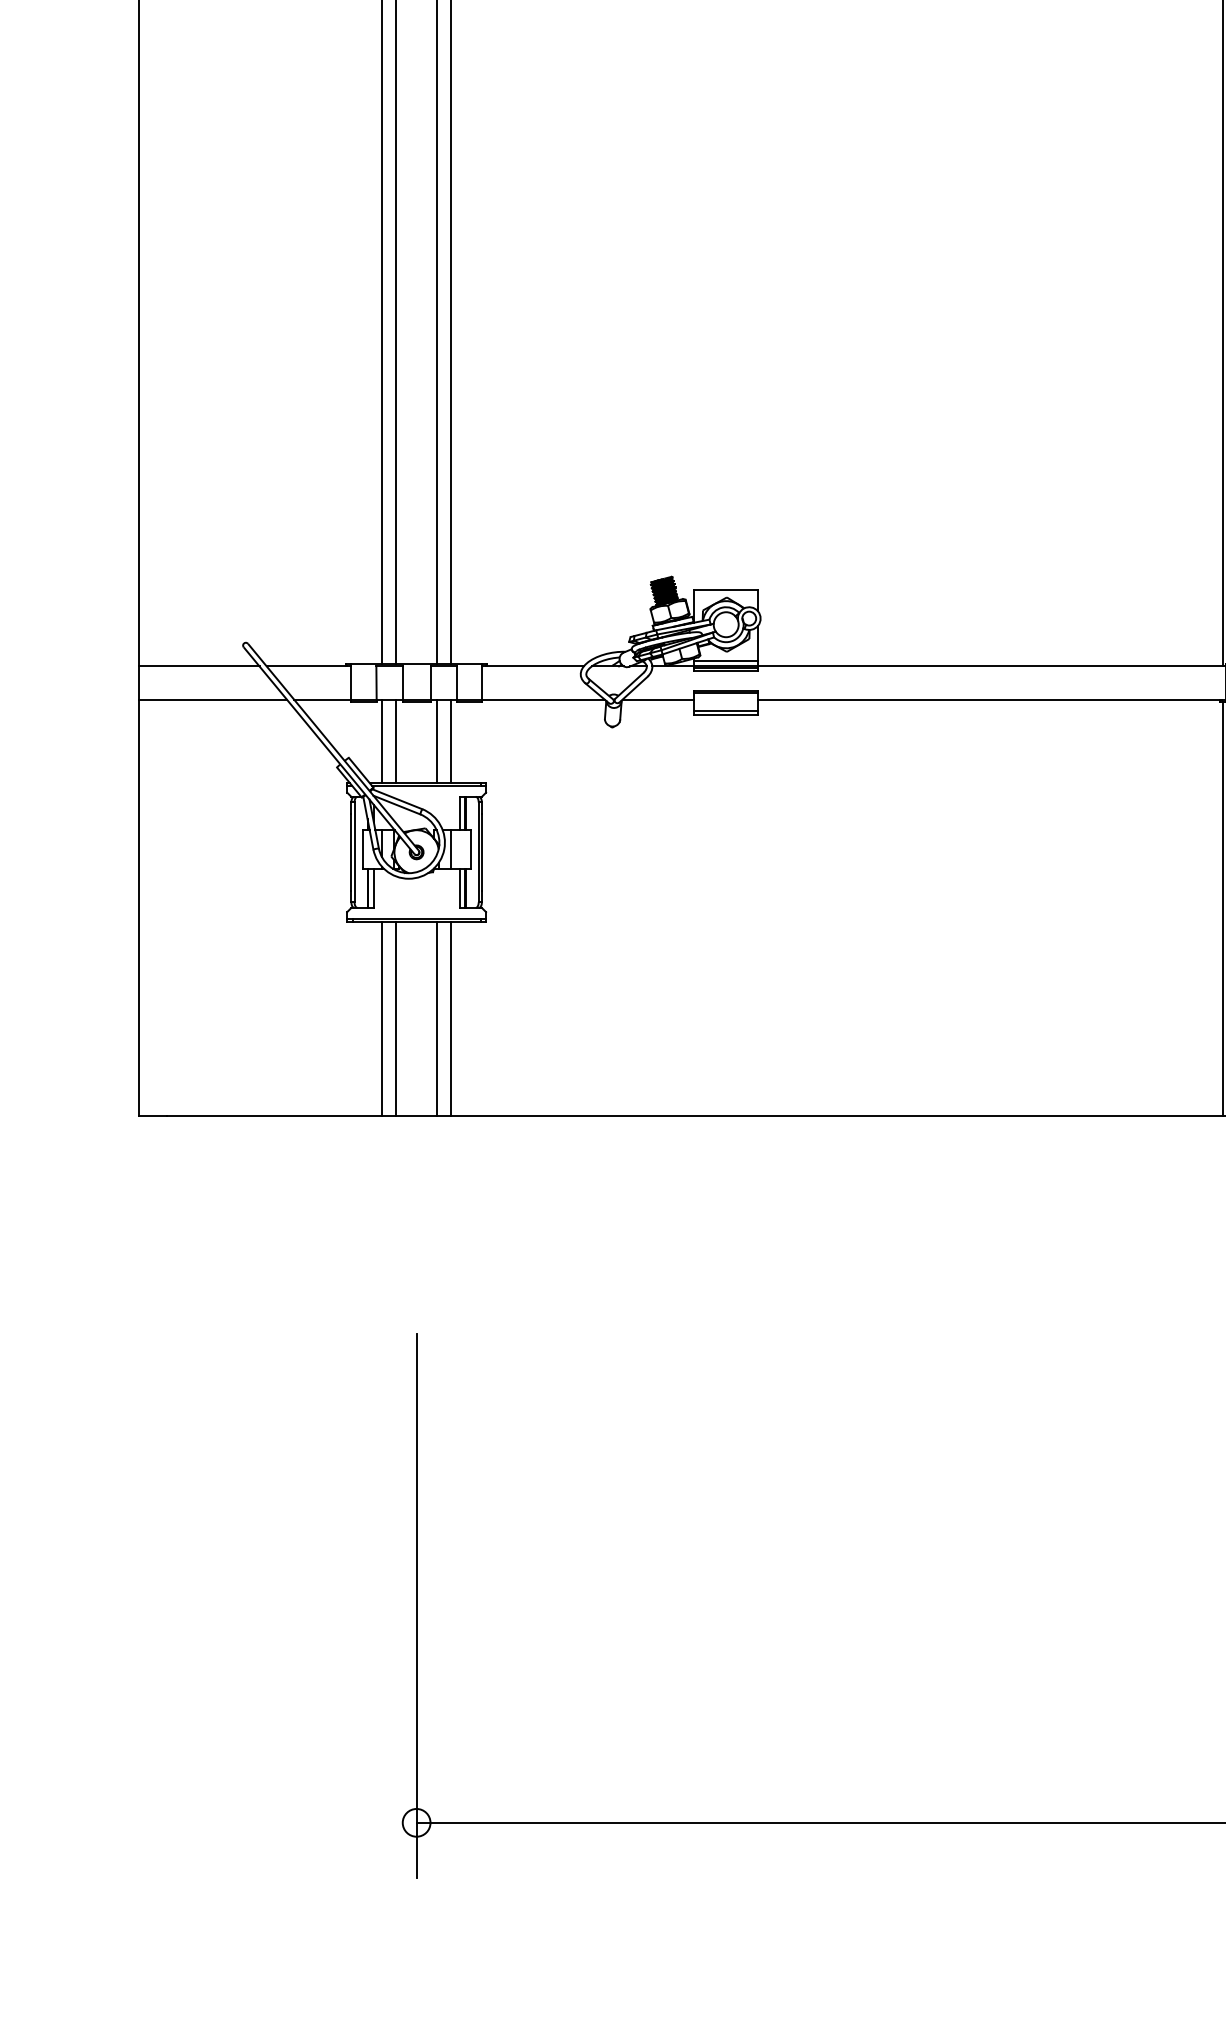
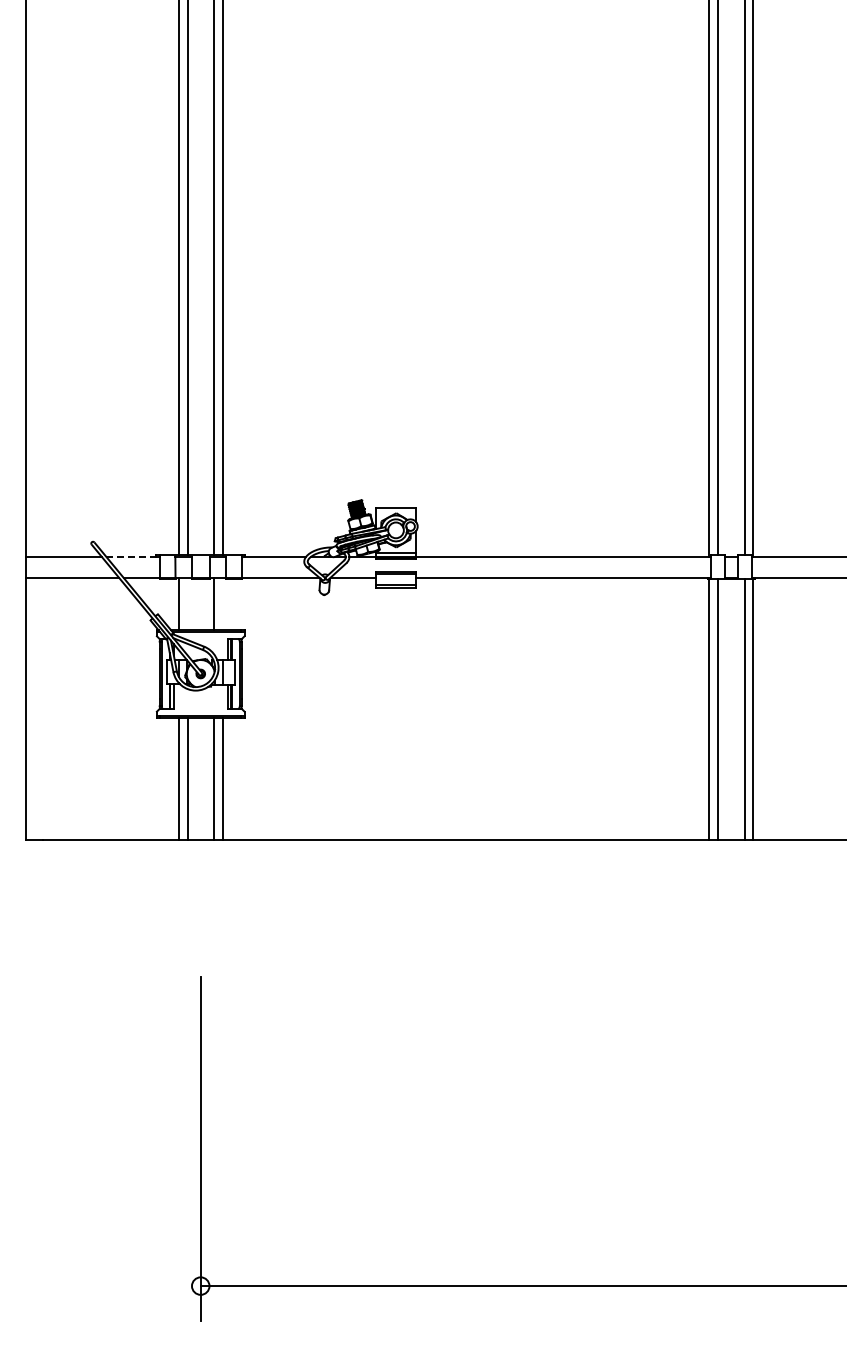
line: (306, 666) -> (131, 556), solid -> dashed
line: (395, 740) -> (187, 603), removed
line: (451, 740) -> (222, 603), removed

